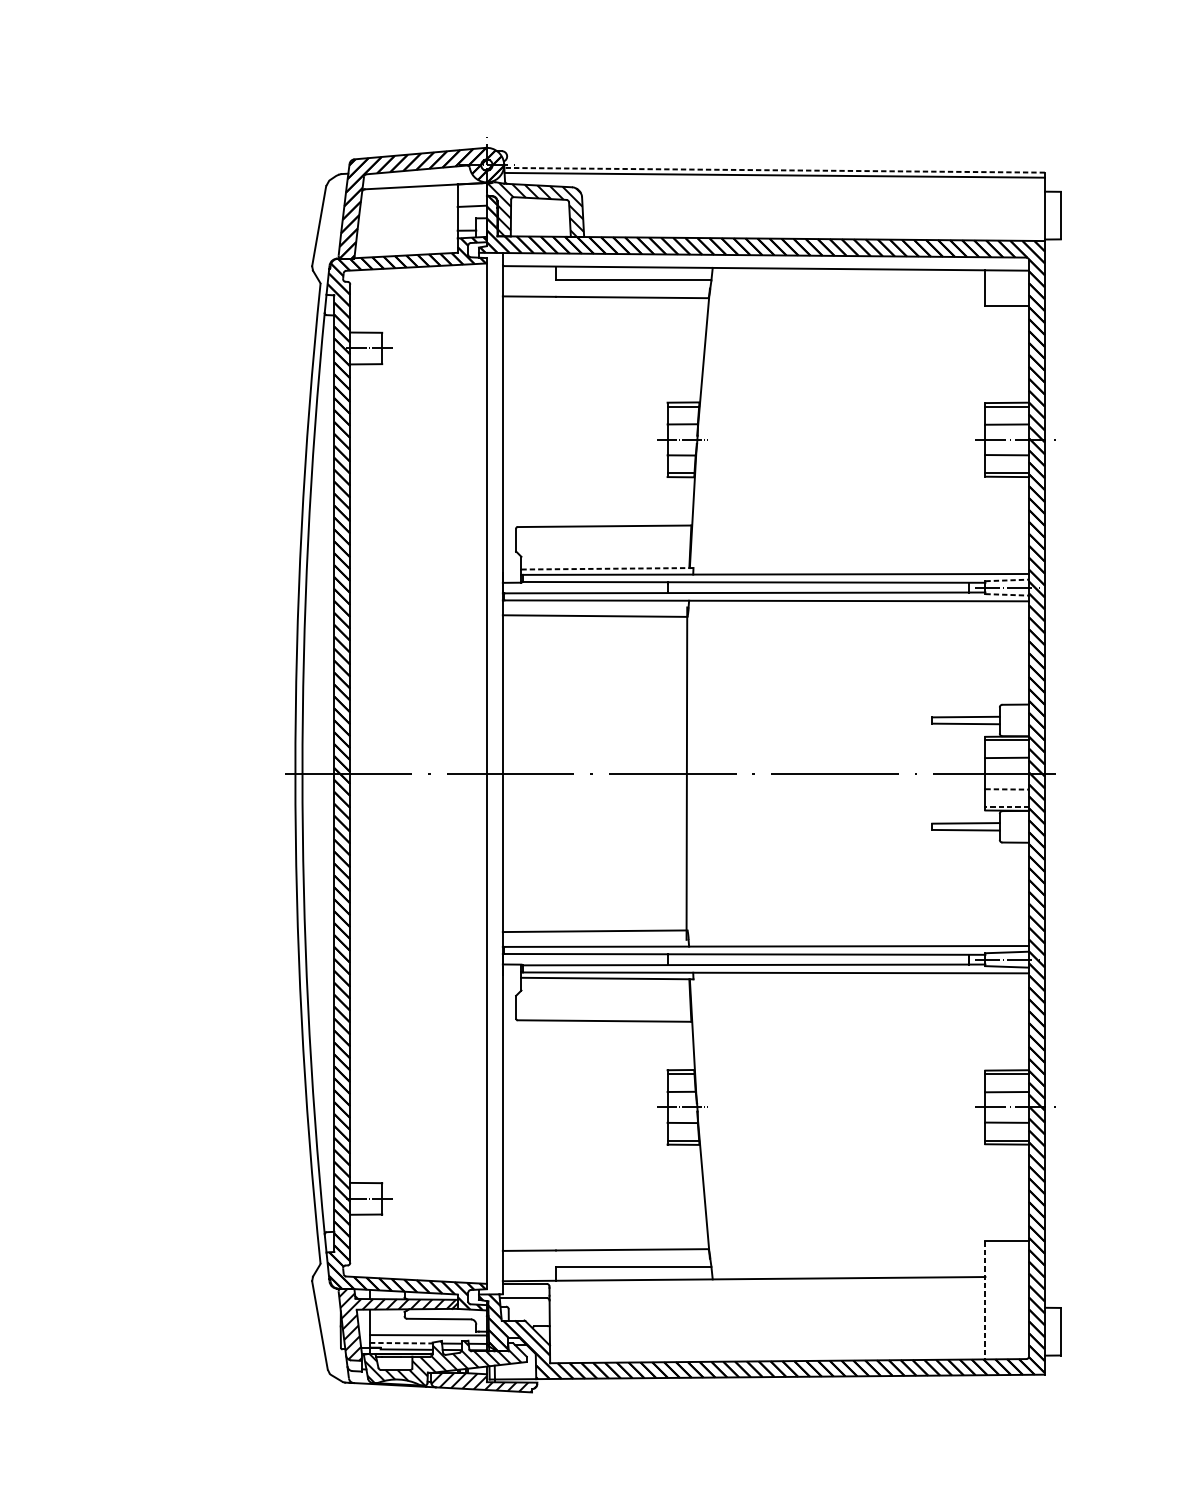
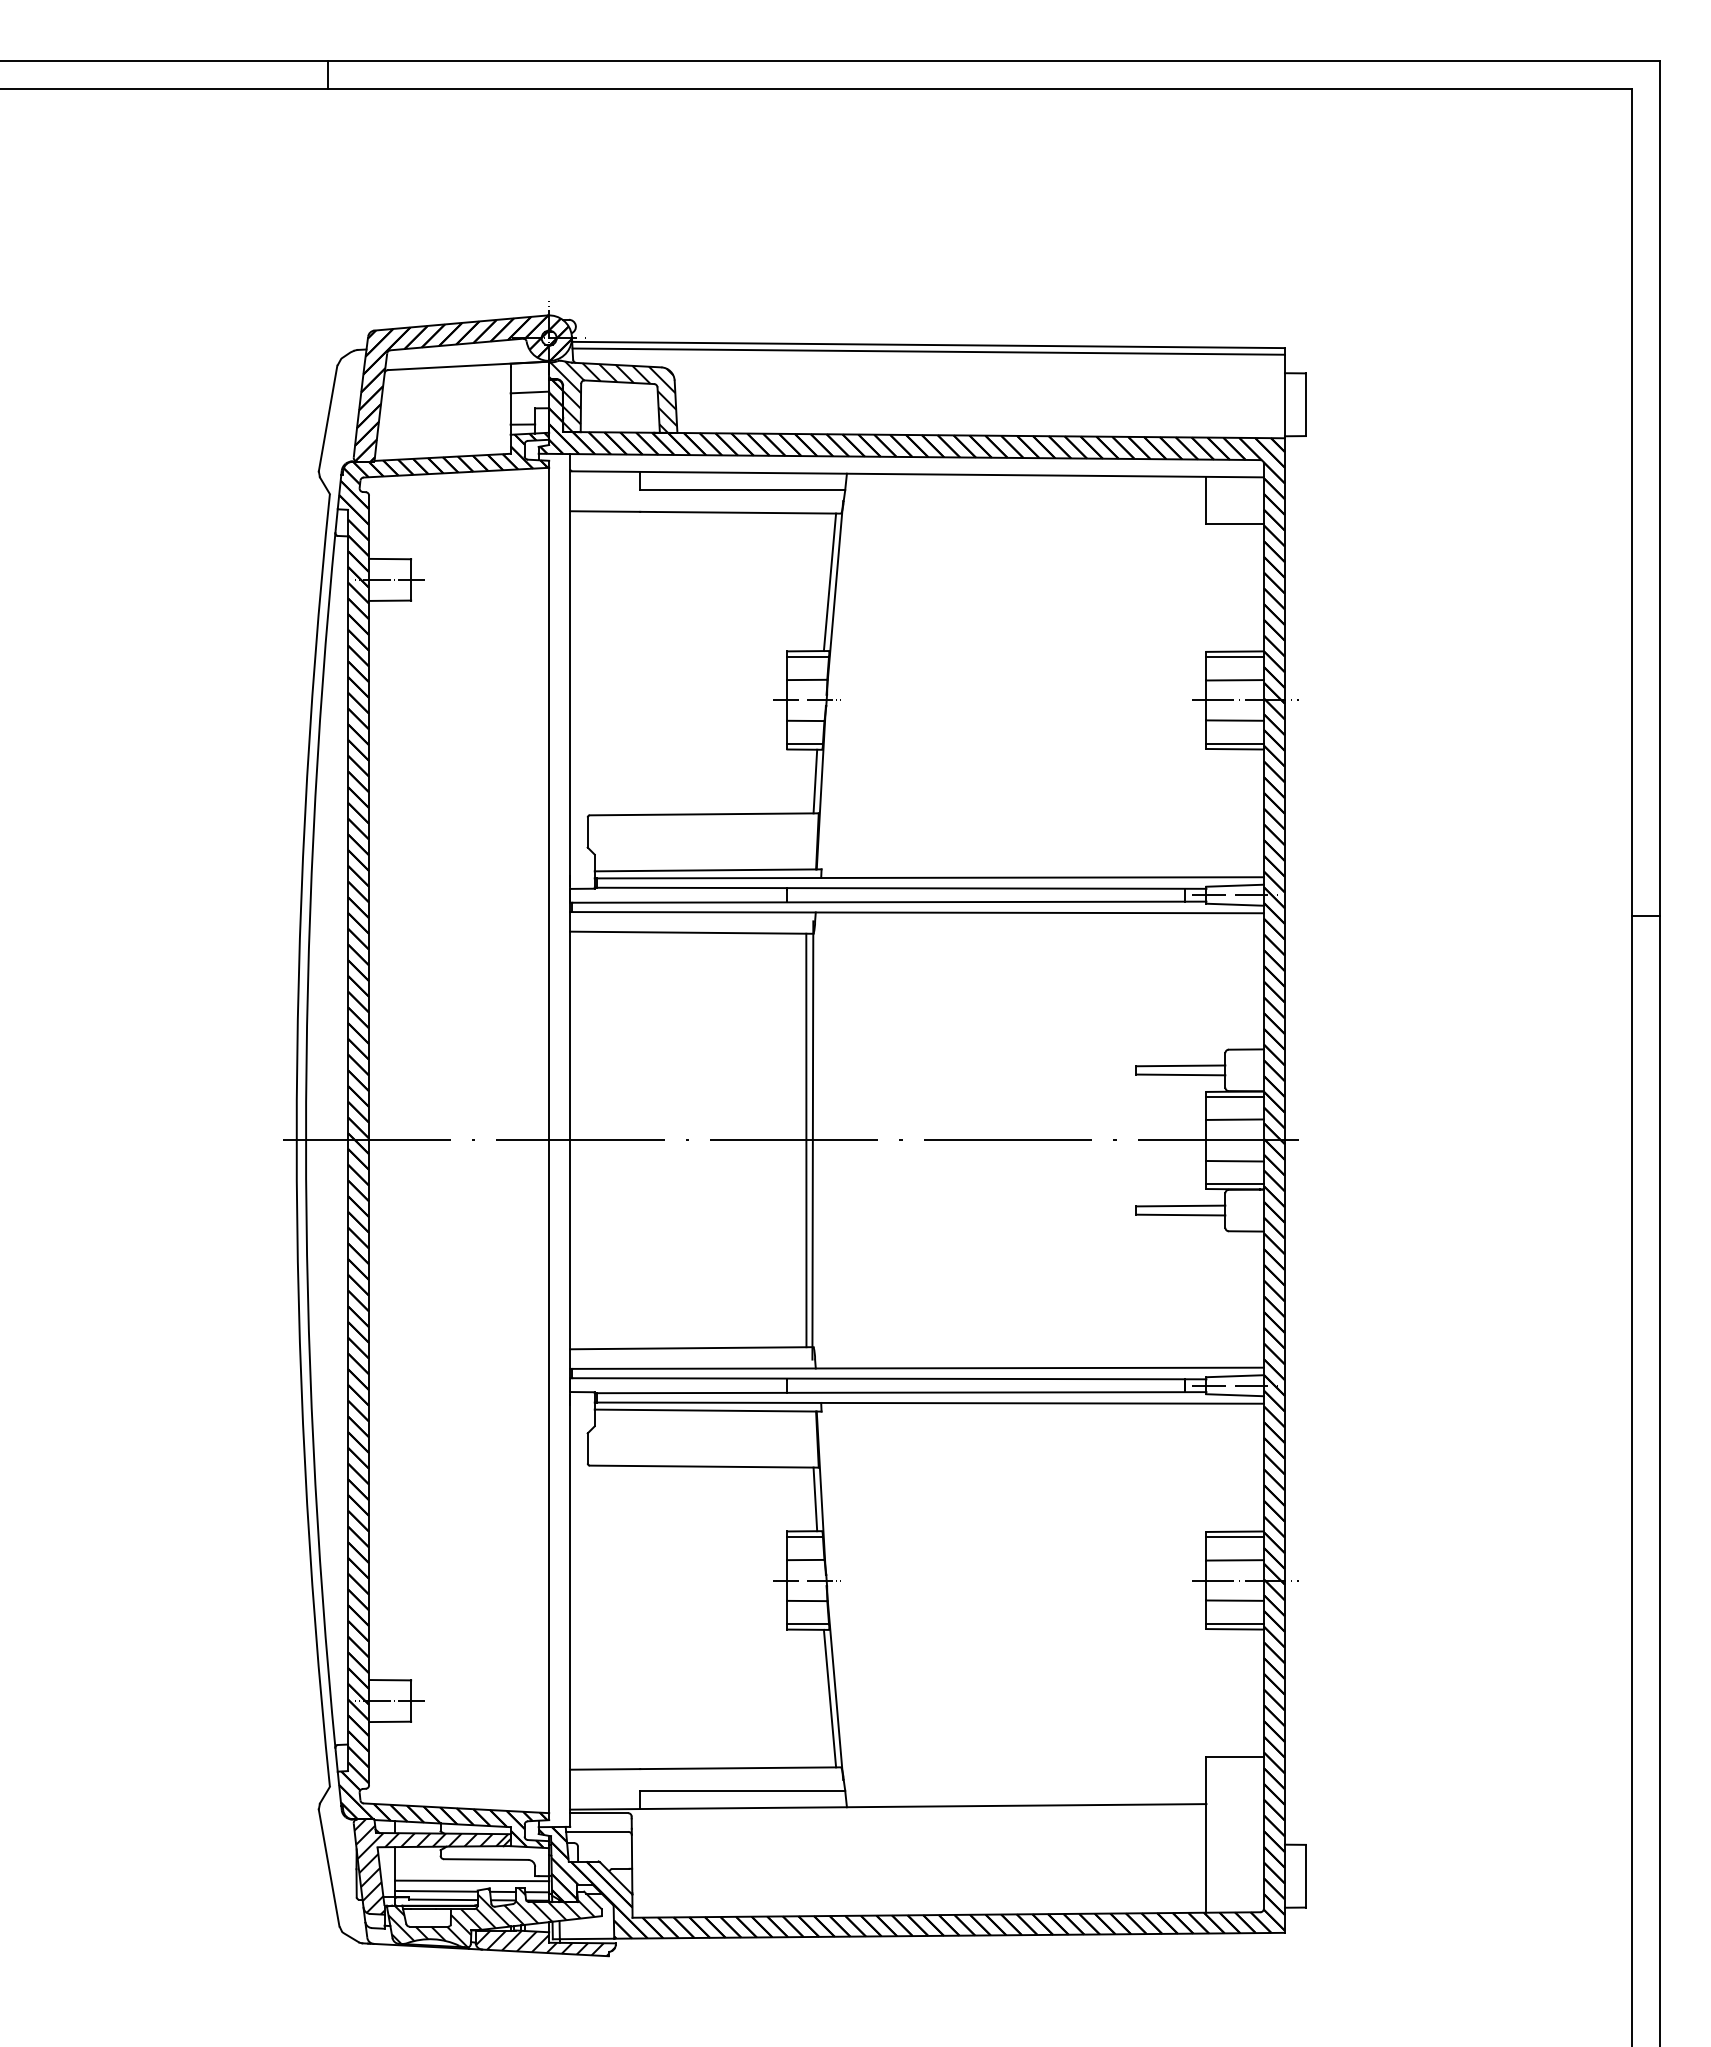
line: (774, 169) -> (928, 344), dashed -> solid
line: (699, 350) -> (829, 582), added
line: (688, 501) -> (815, 781), added
line: (607, 568) -> (708, 870), dashed -> solid
line: (1007, 580) -> (1235, 885), dashed -> solid
line: (1007, 594) -> (1235, 904), dashed -> solid
line: (682, 773) -> (806, 1140), added
line: (1007, 789) -> (1235, 1161), dashed -> solid
line: (1007, 807) -> (1235, 1184), dashed -> solid
line: (688, 1045) -> (815, 1499), added
line: (699, 1196) -> (829, 1698), added
line: (985, 1300) -> (1206, 1834), dashed -> solid
line: (401, 1343) -> (436, 1891), dashed -> solid

